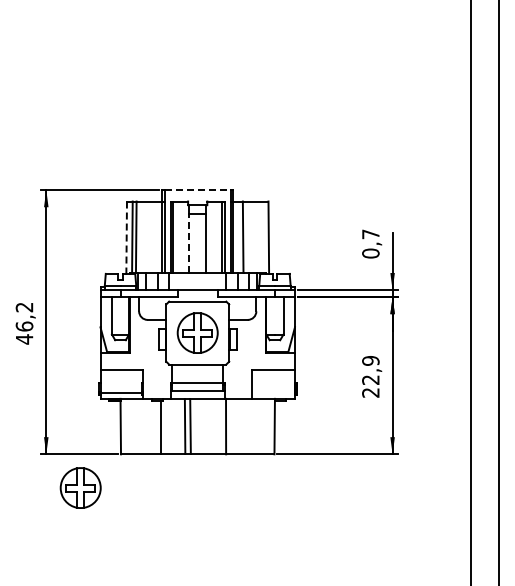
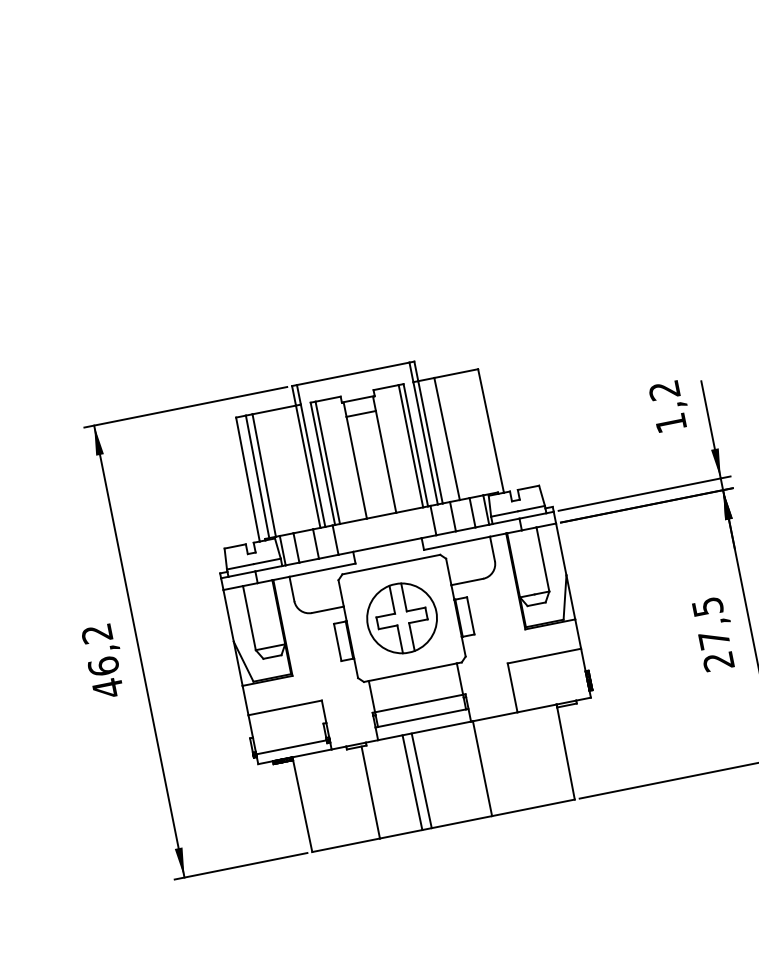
line: (197, 190) -> (352, 374), dashed -> solid
line: (126, 238) -> (247, 480), dashed -> solid
line: (189, 243) -> (357, 468), dashed -> solid
text: (370, 243) -> (666, 406), 0,7 -> 1,2
text: (370, 370) -> (710, 623), 22,9 -> 27,5
part: (80, 487) -> (254, 922), removed

